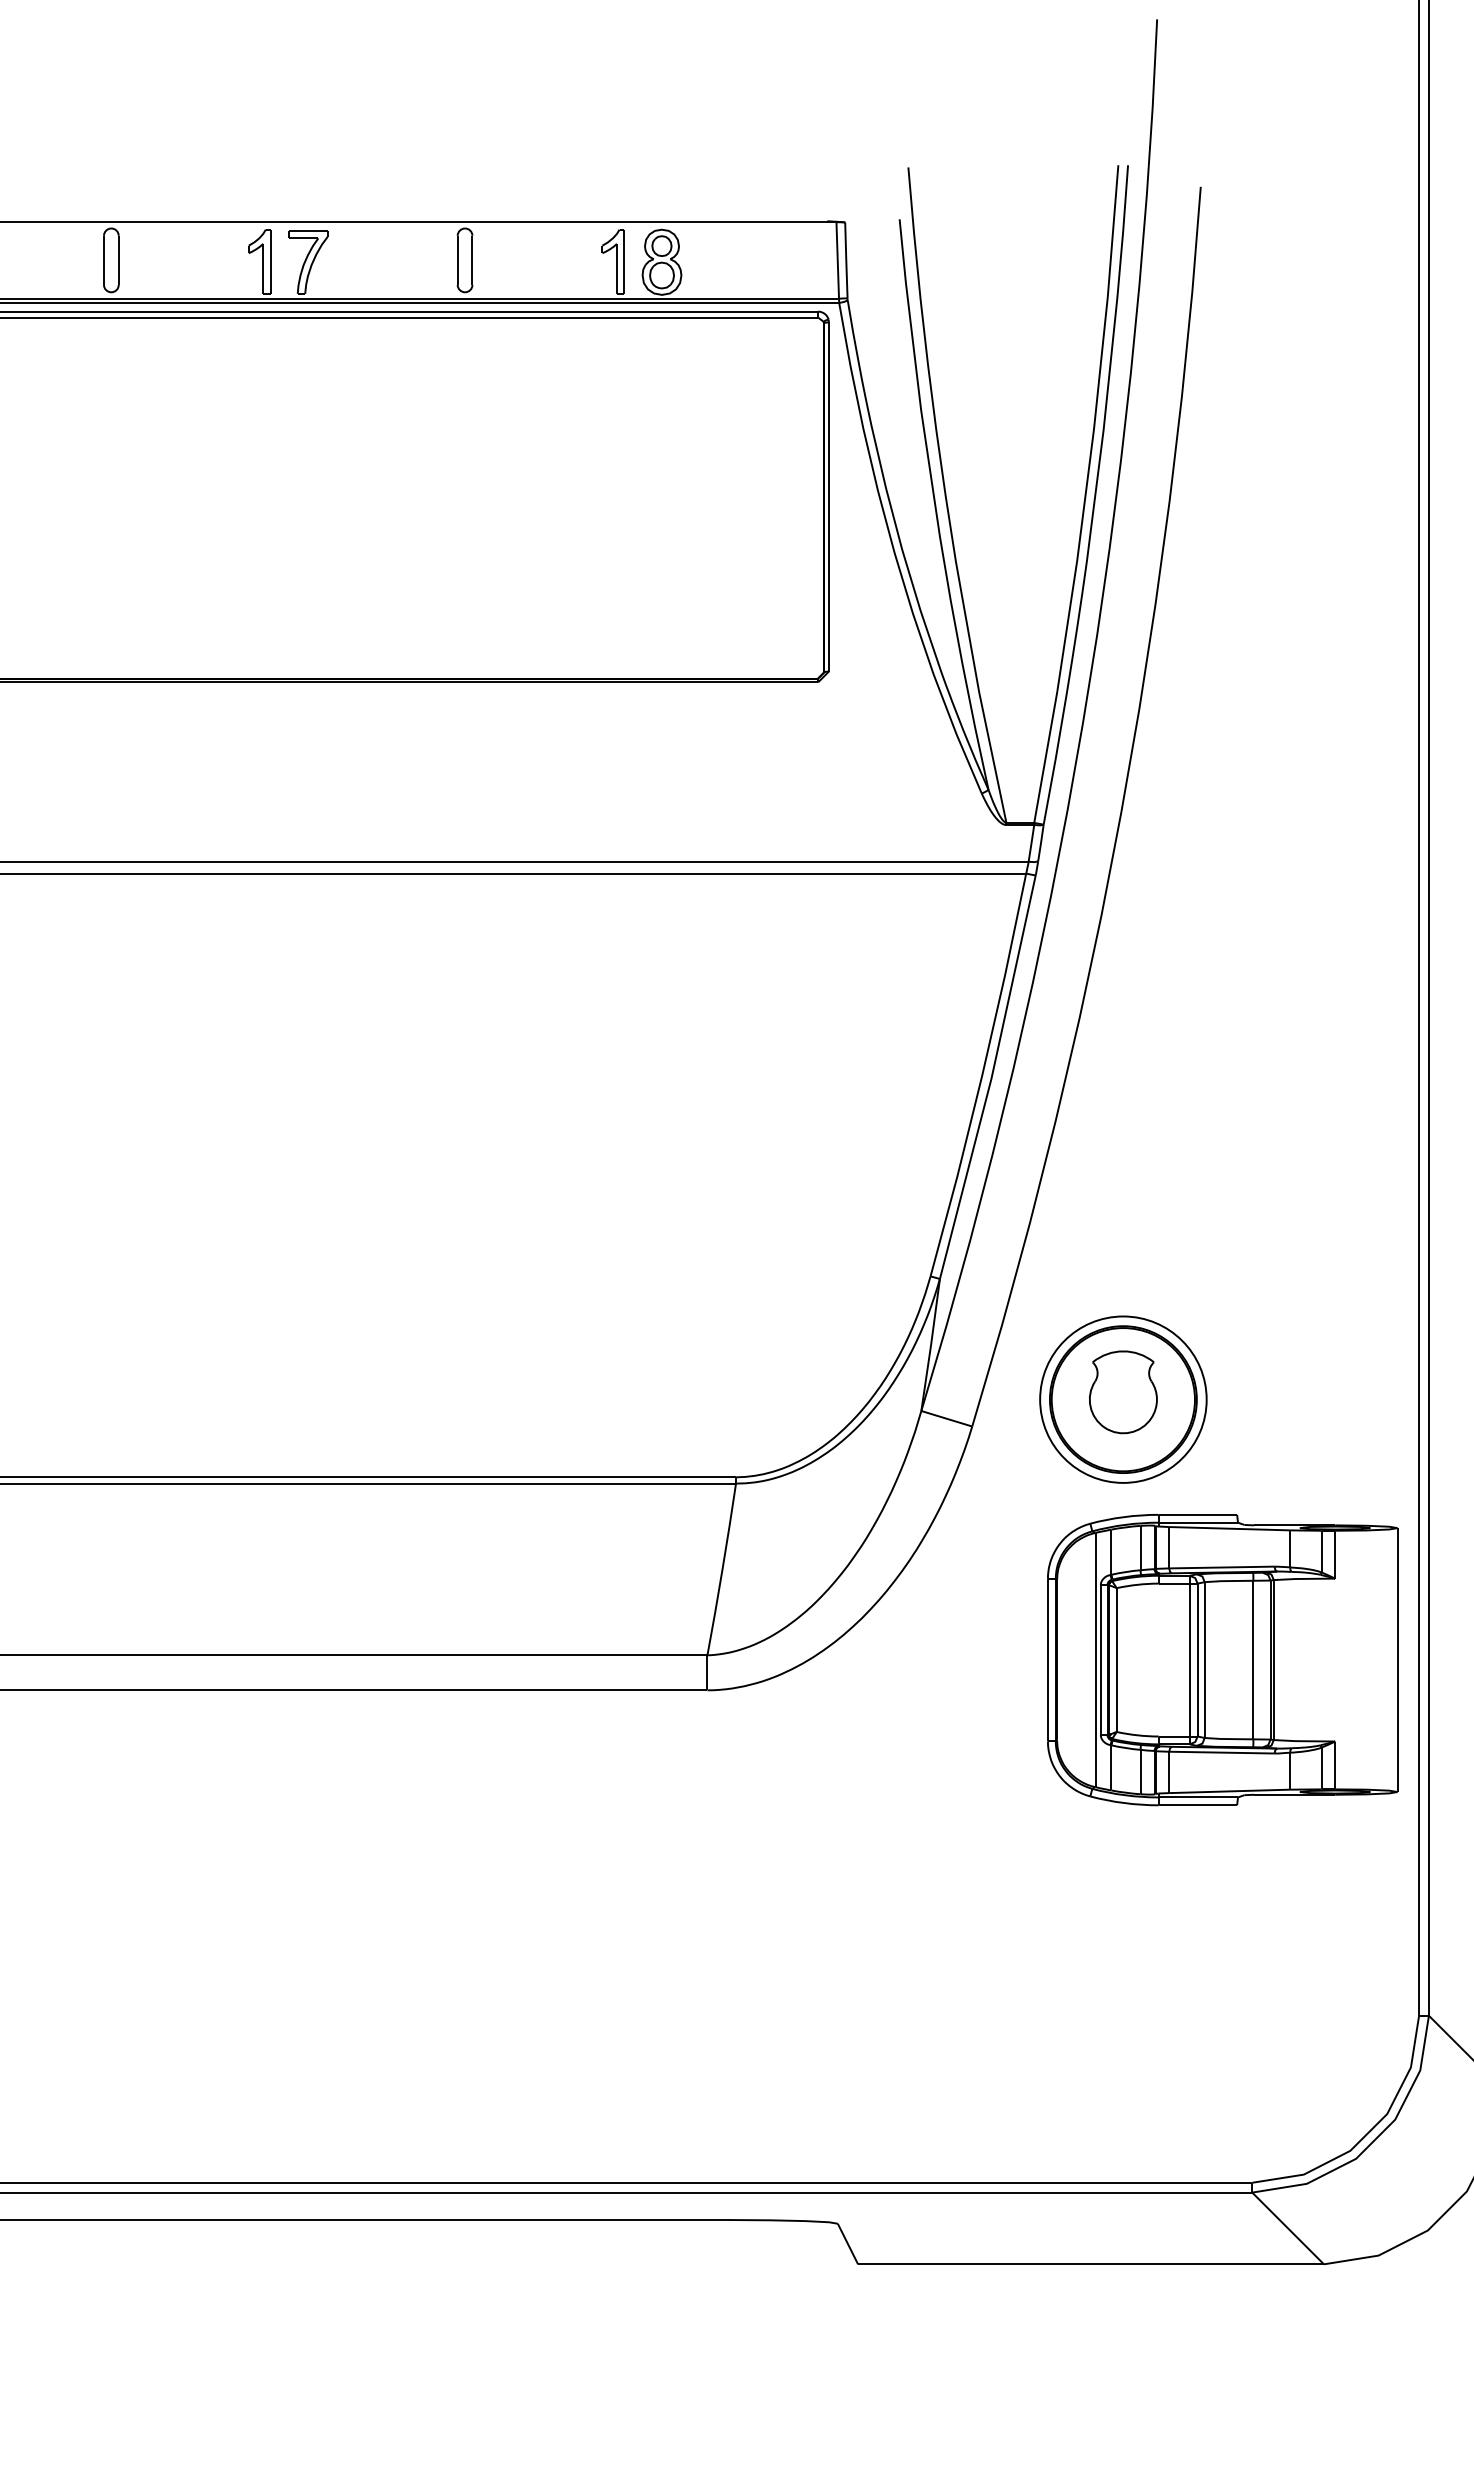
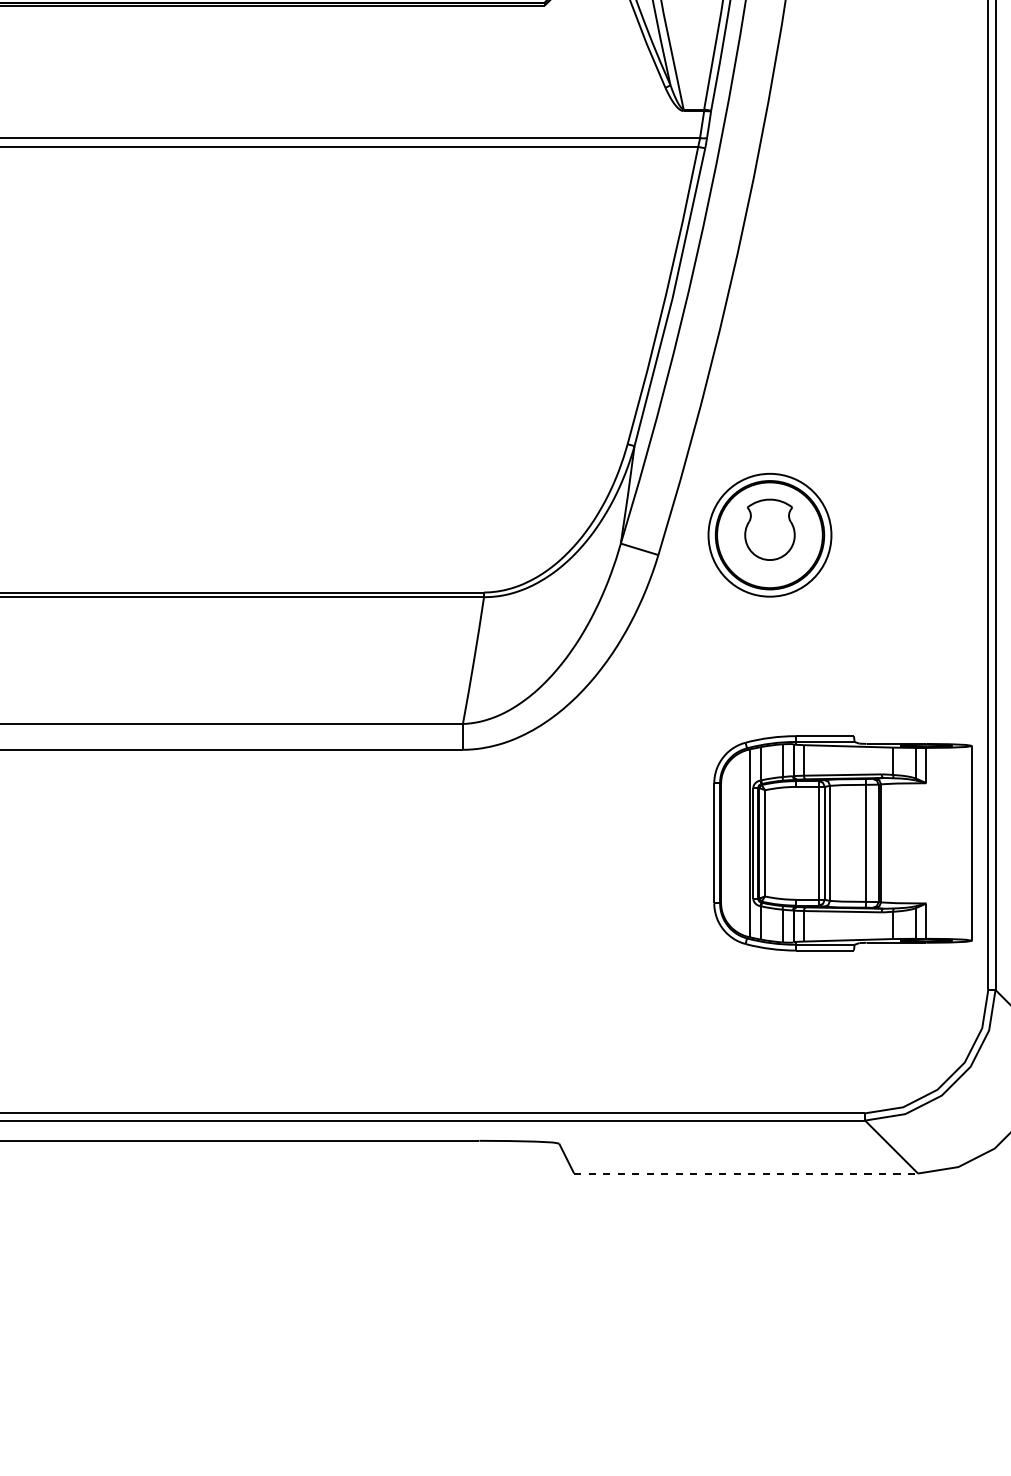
part: (1222, 1660) -> (843, 843), moved
line: (1091, 2264) -> (746, 1173), solid -> dashed

